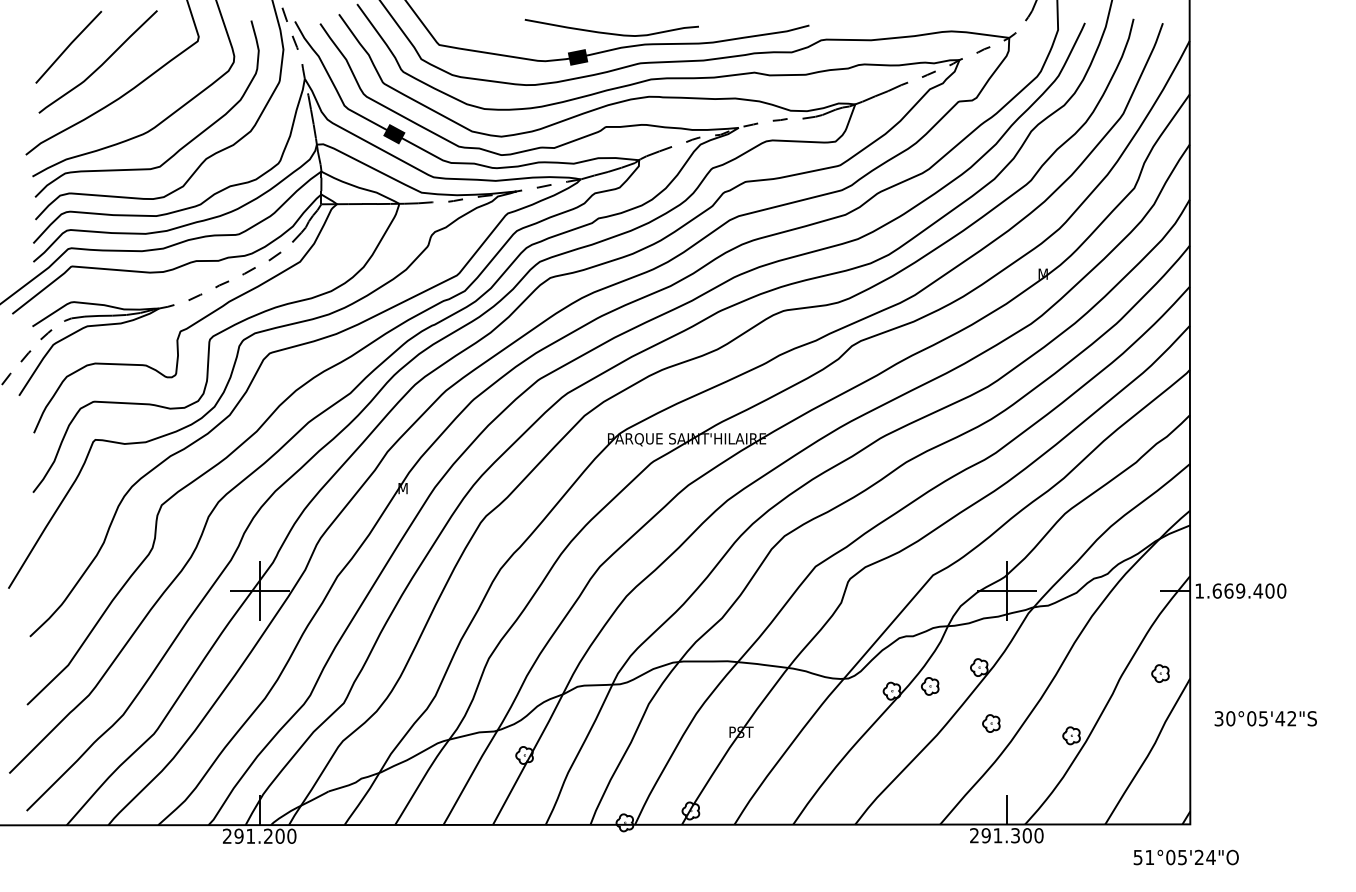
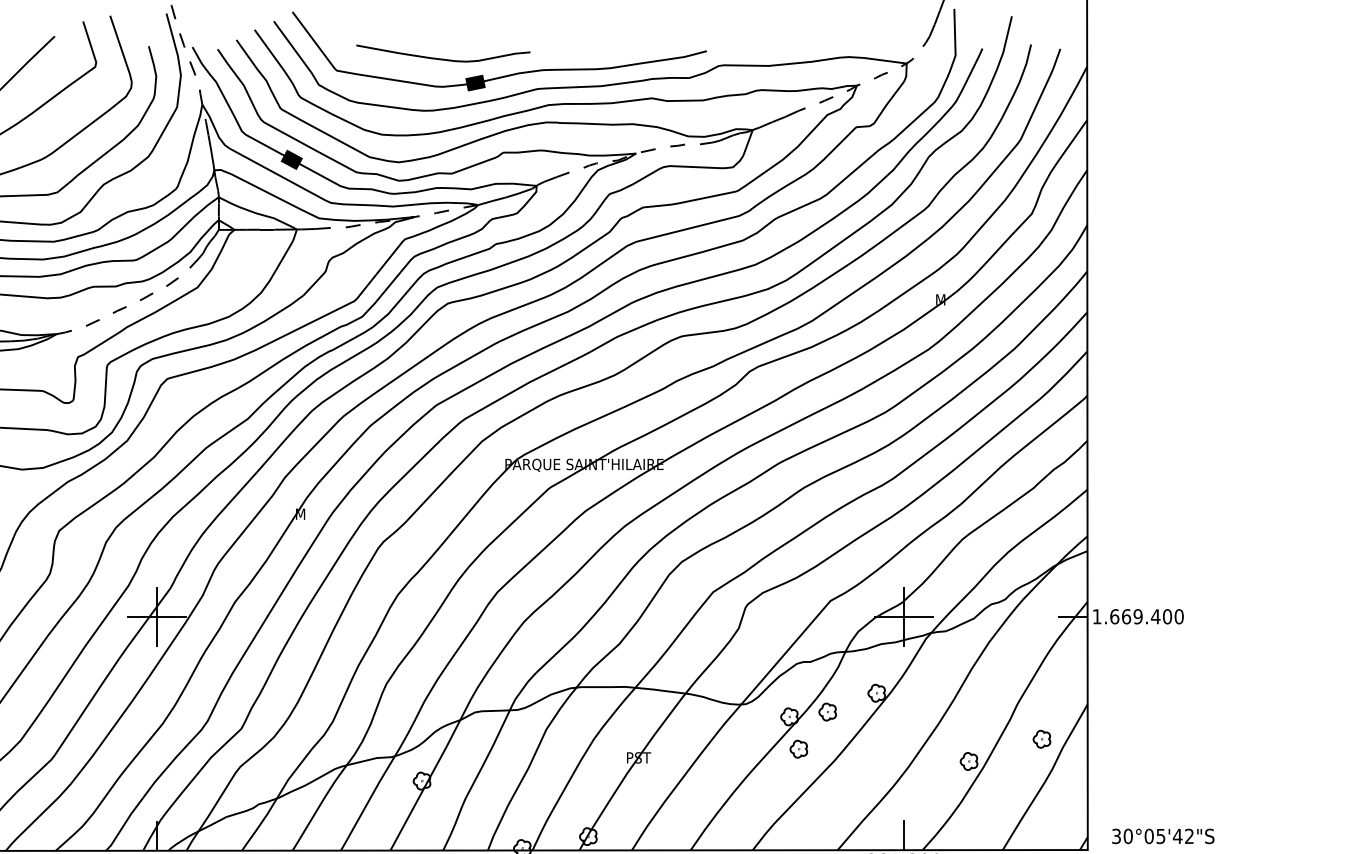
curve: (609, 32) -> (440, 58), moved
part: (1160, 673) -> (1041, 739), moved
text: (1265, 718) -> (1162, 836), moved
part: (991, 723) -> (798, 749), moved

